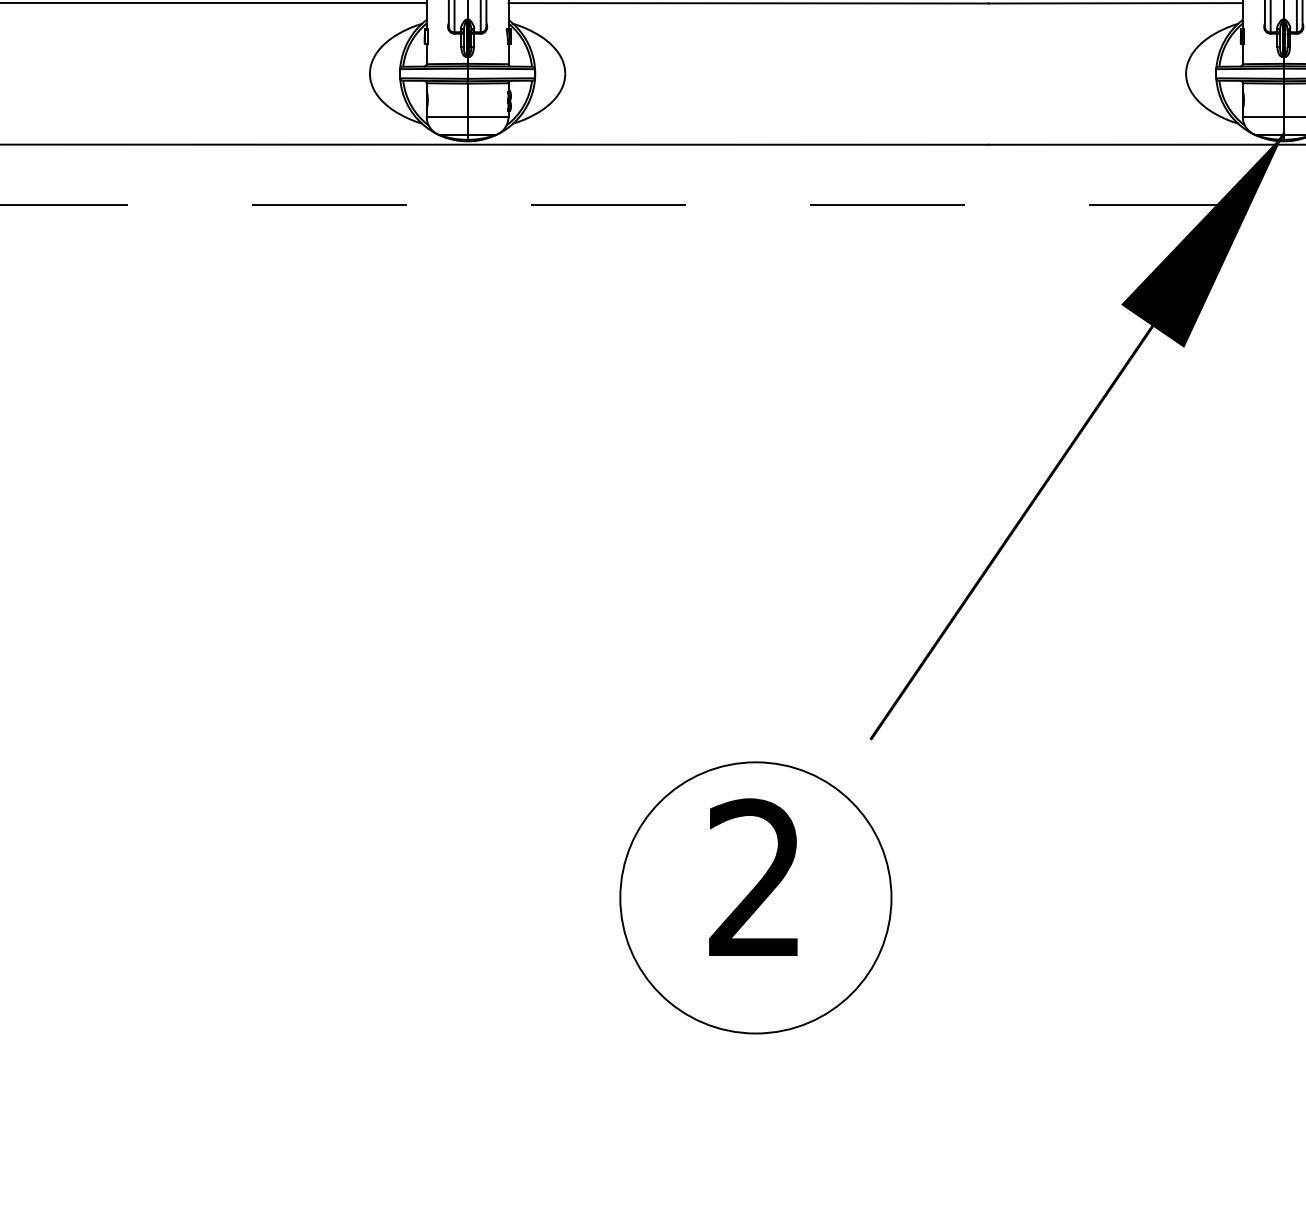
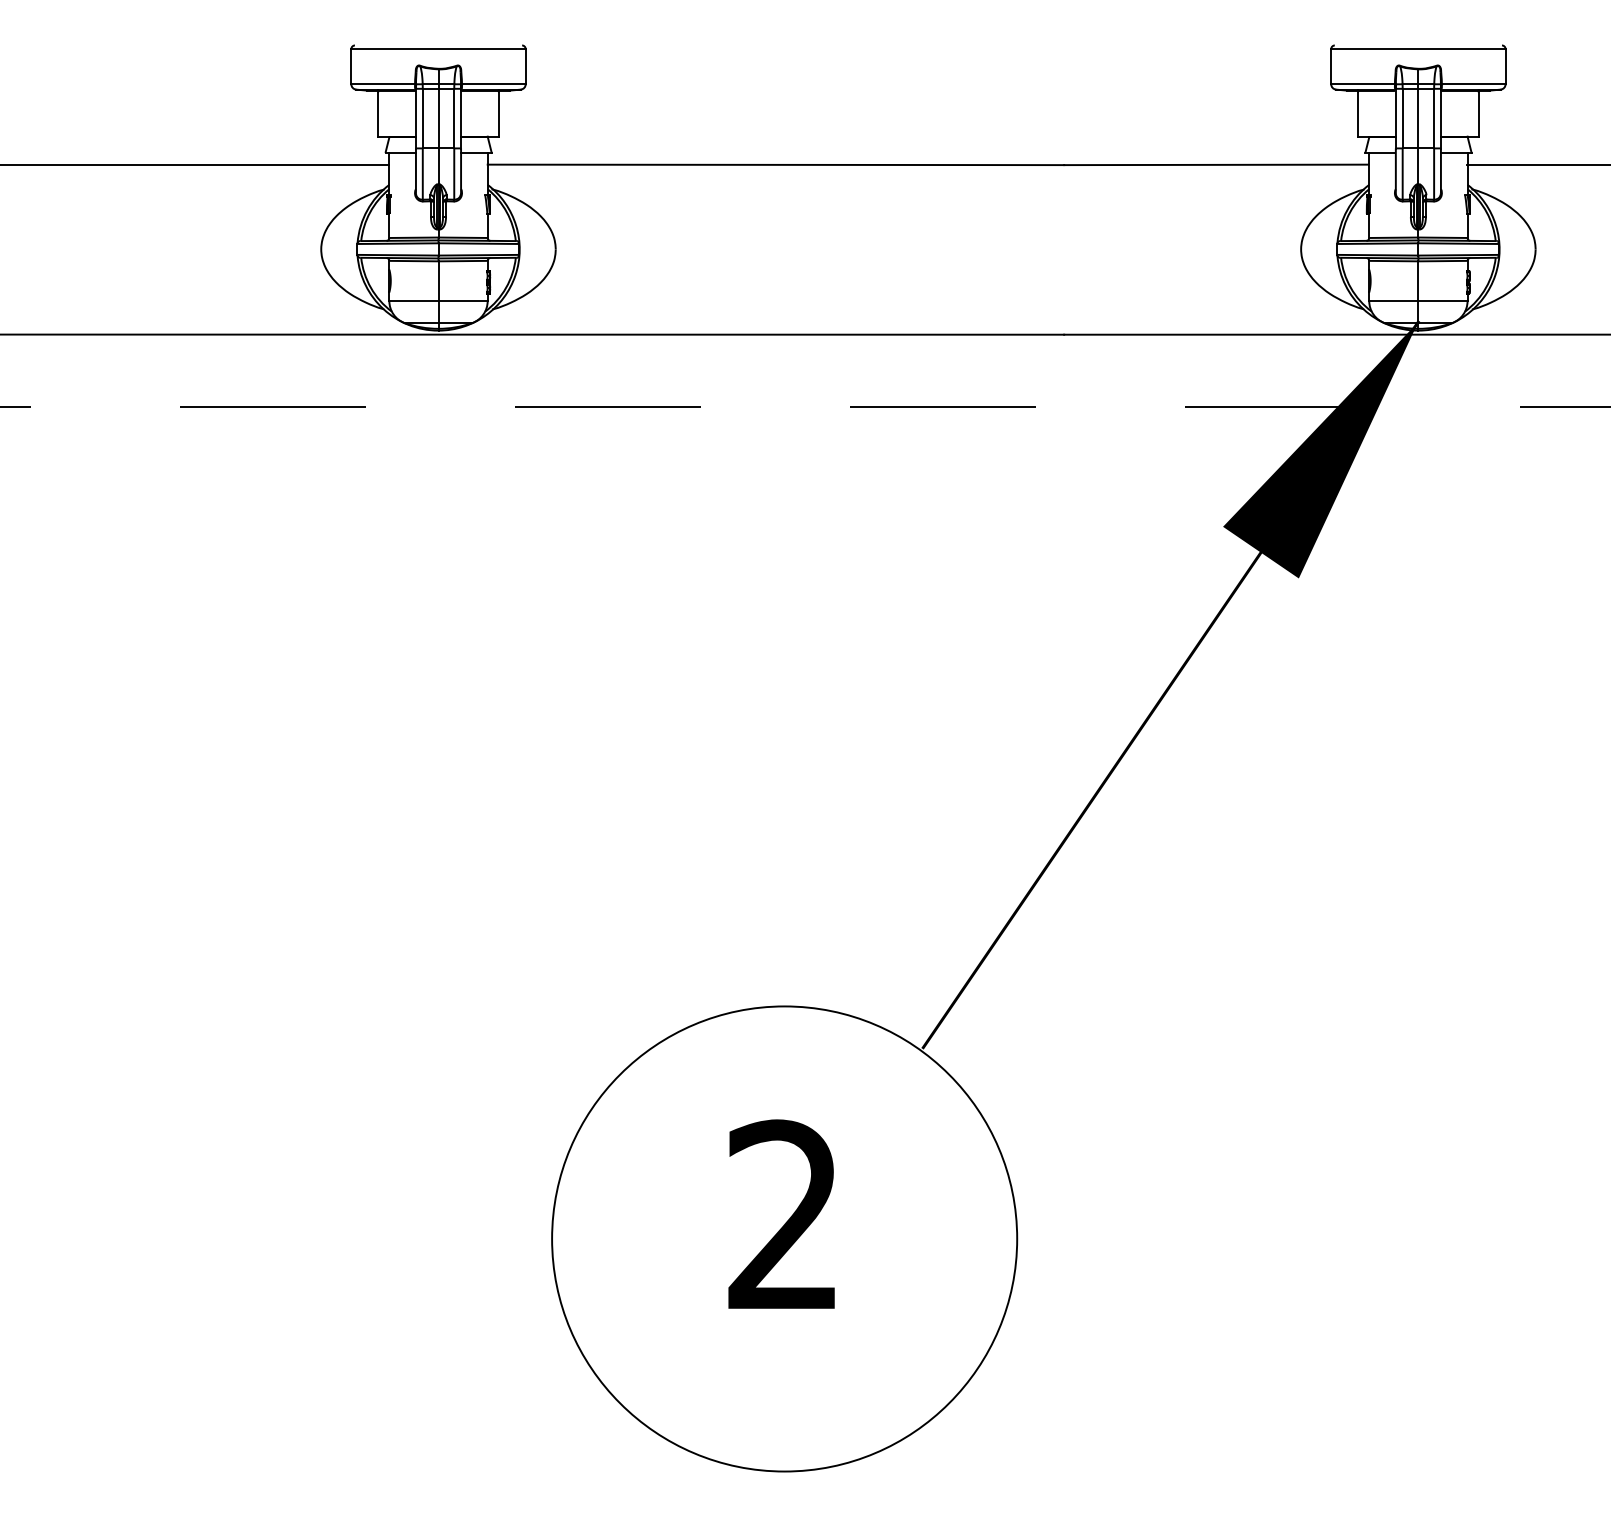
circle: (755, 897) -> (784, 1238), size x1.43

